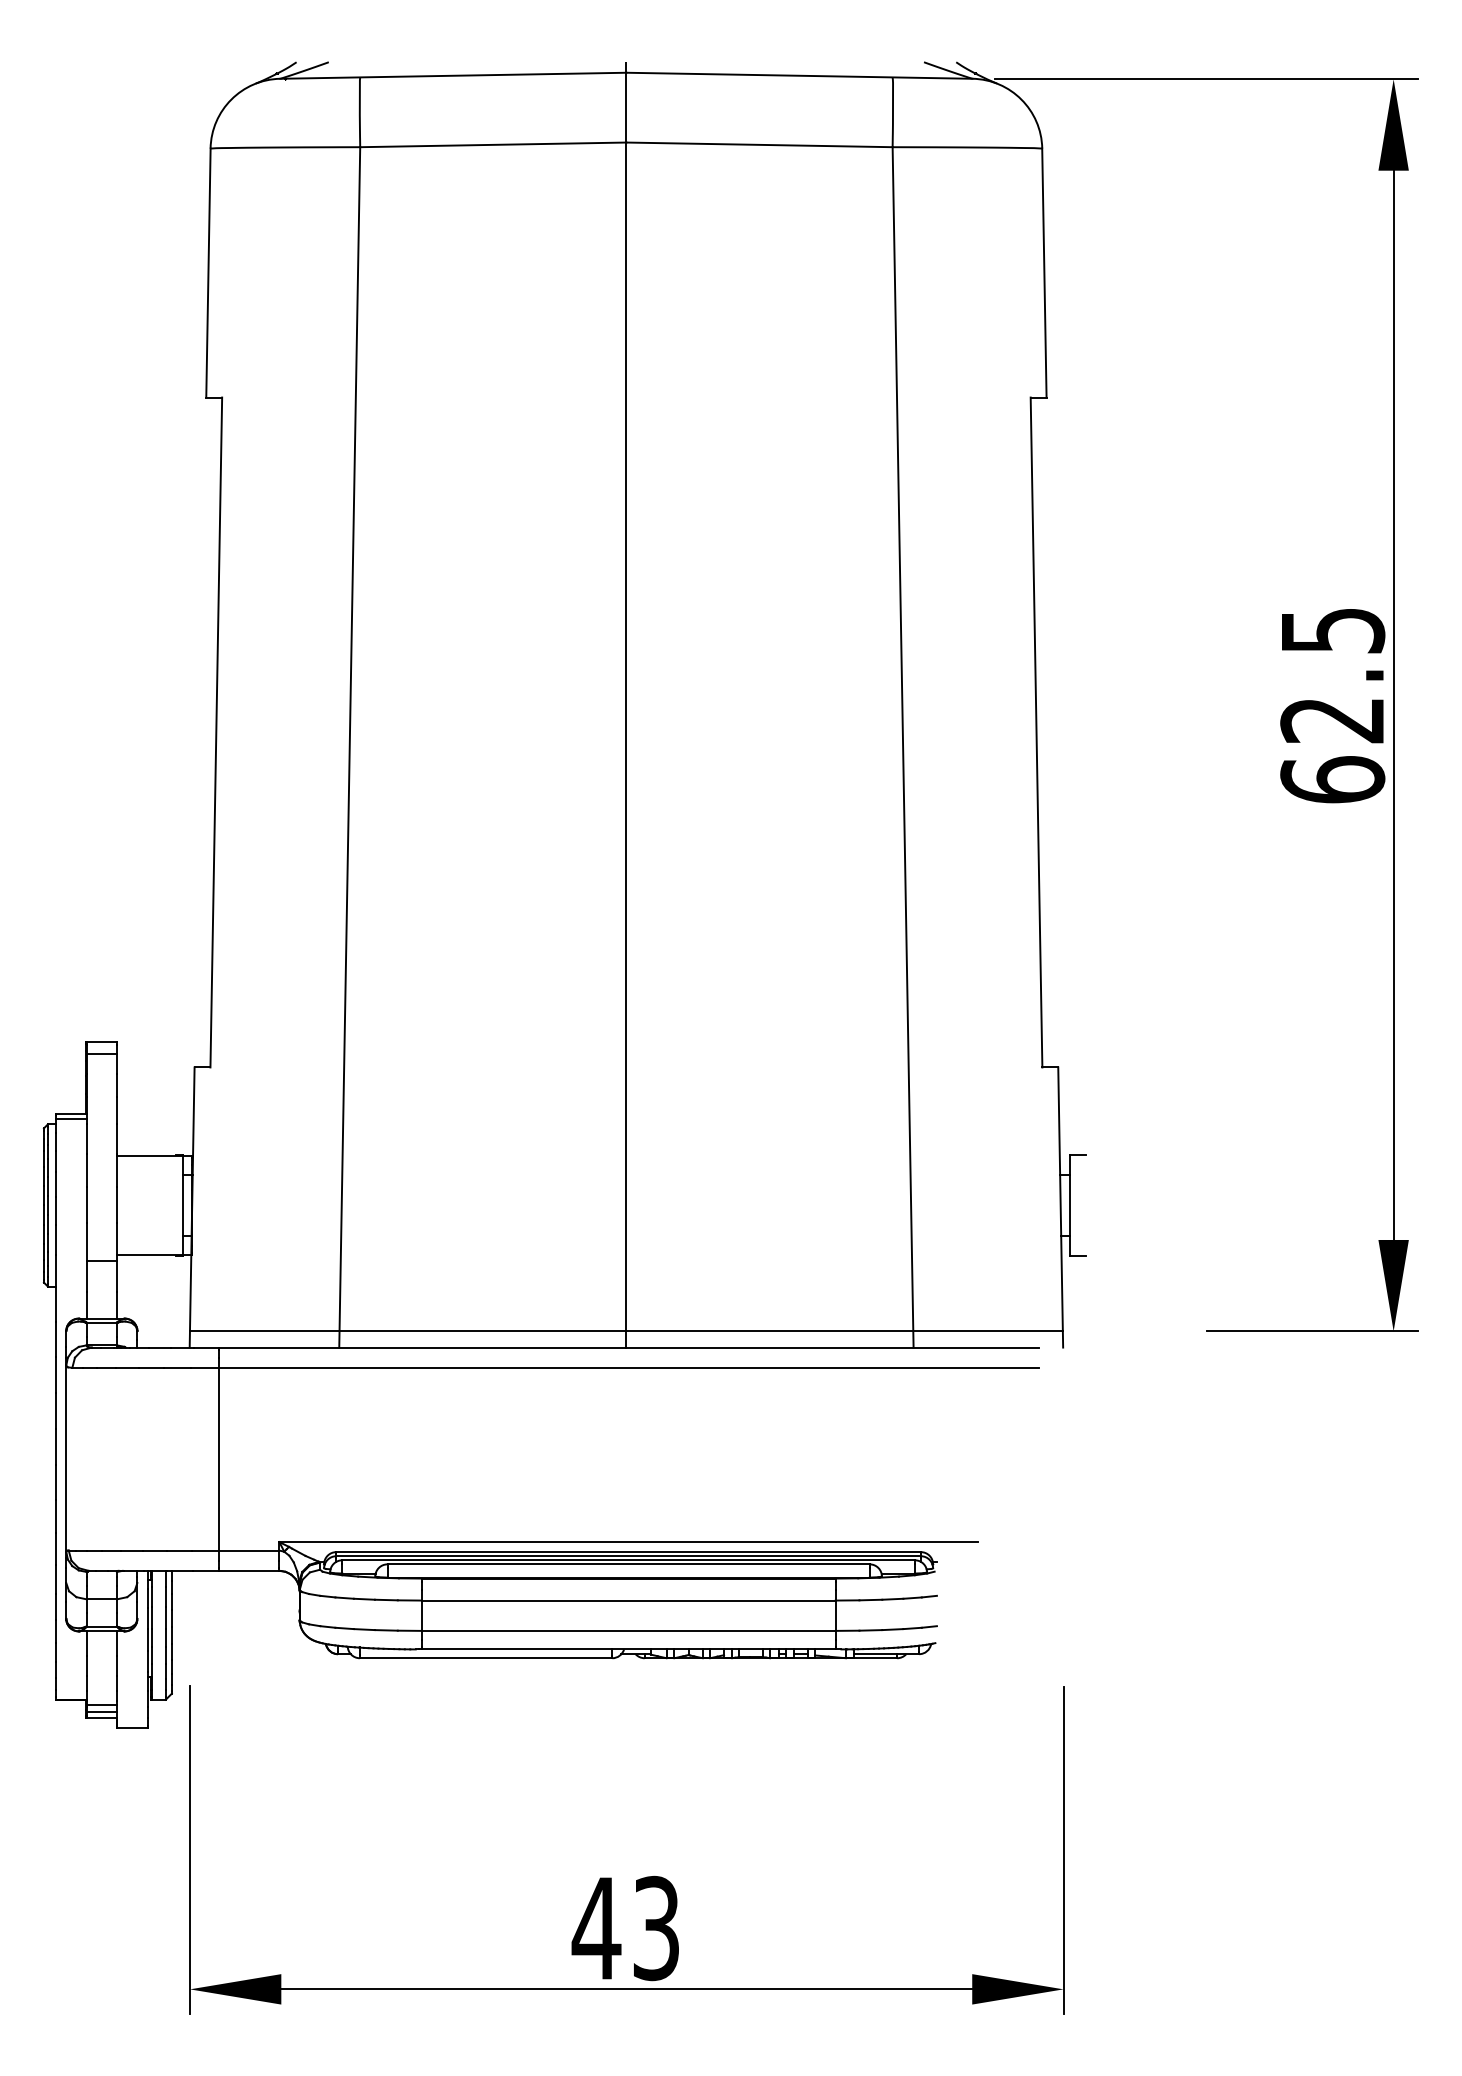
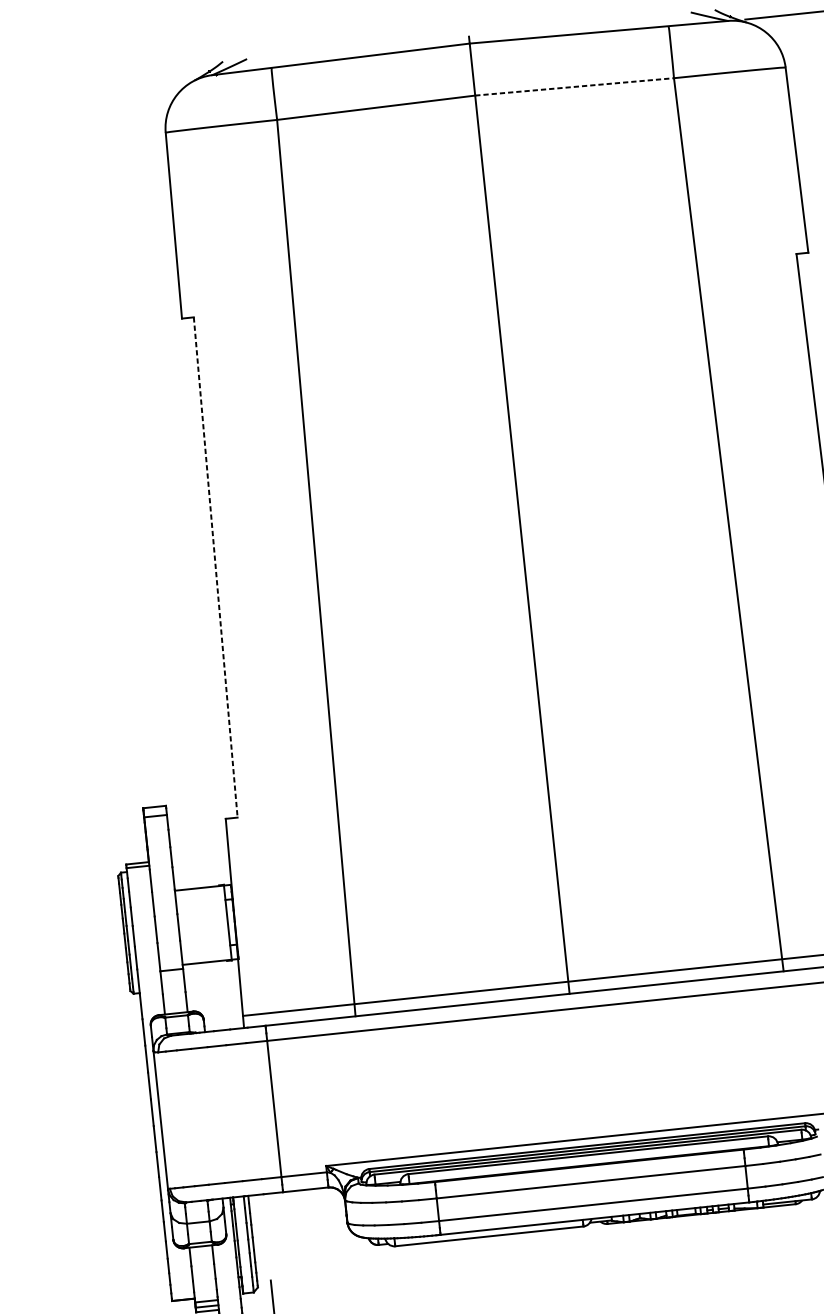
line: (760, 144) -> (575, 86), solid -> dashed
line: (216, 732) -> (215, 567), solid -> dashed

